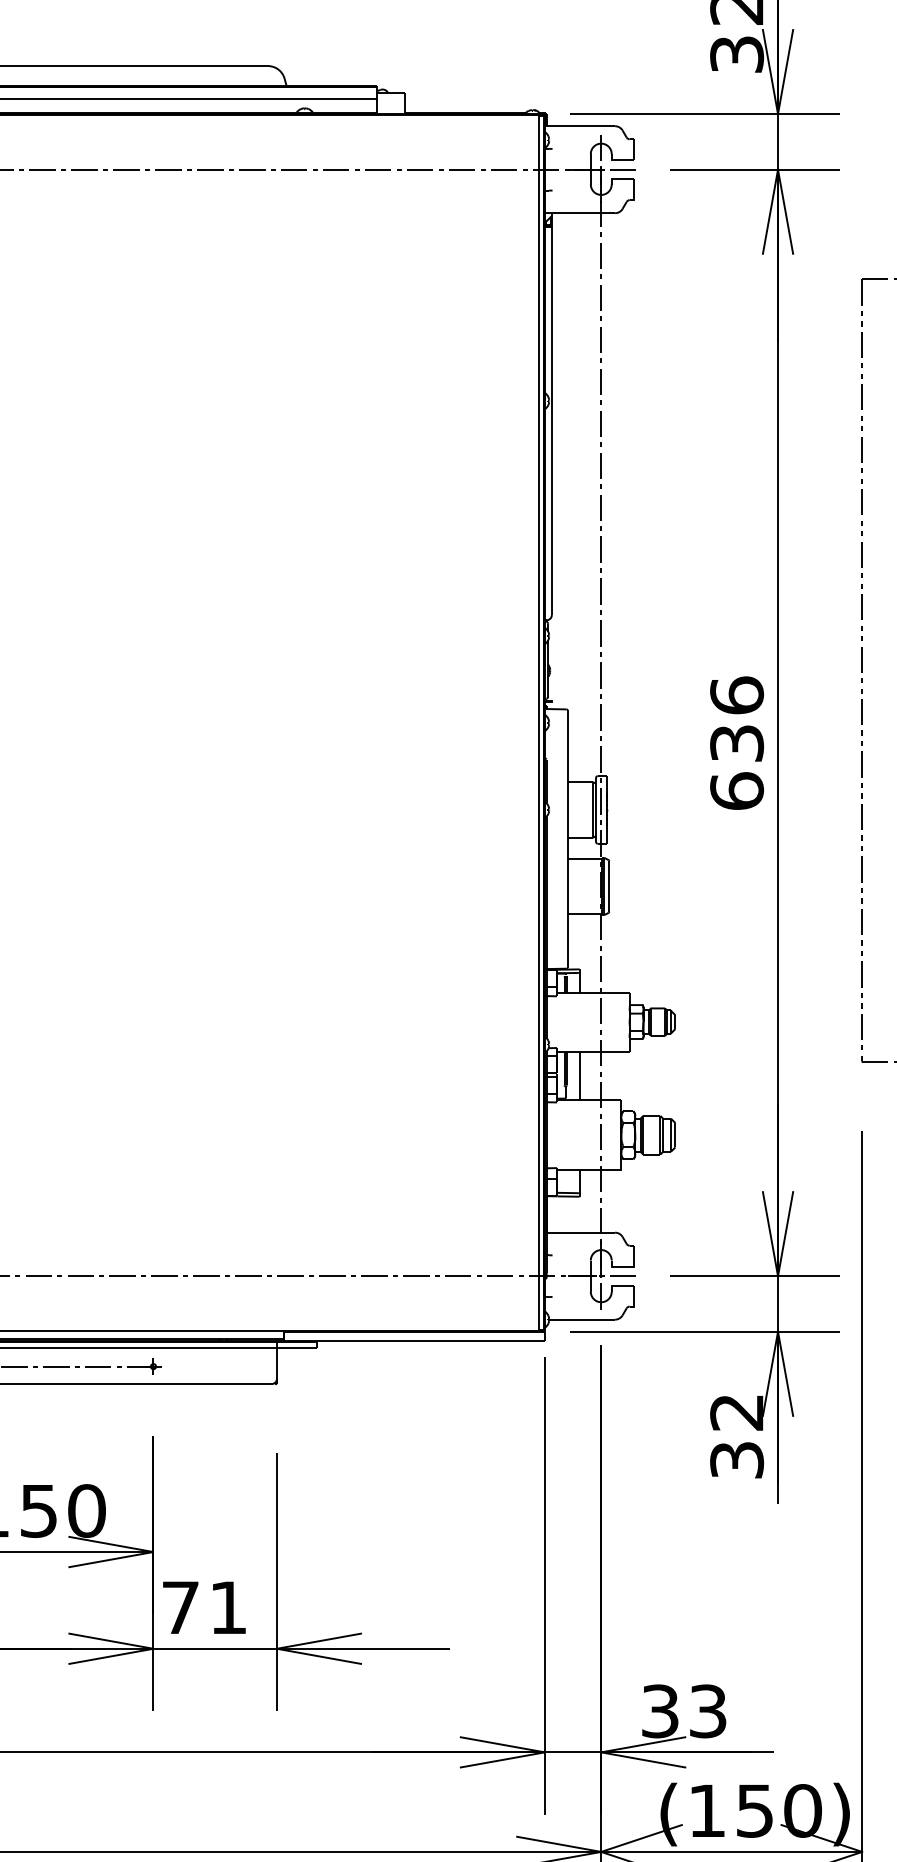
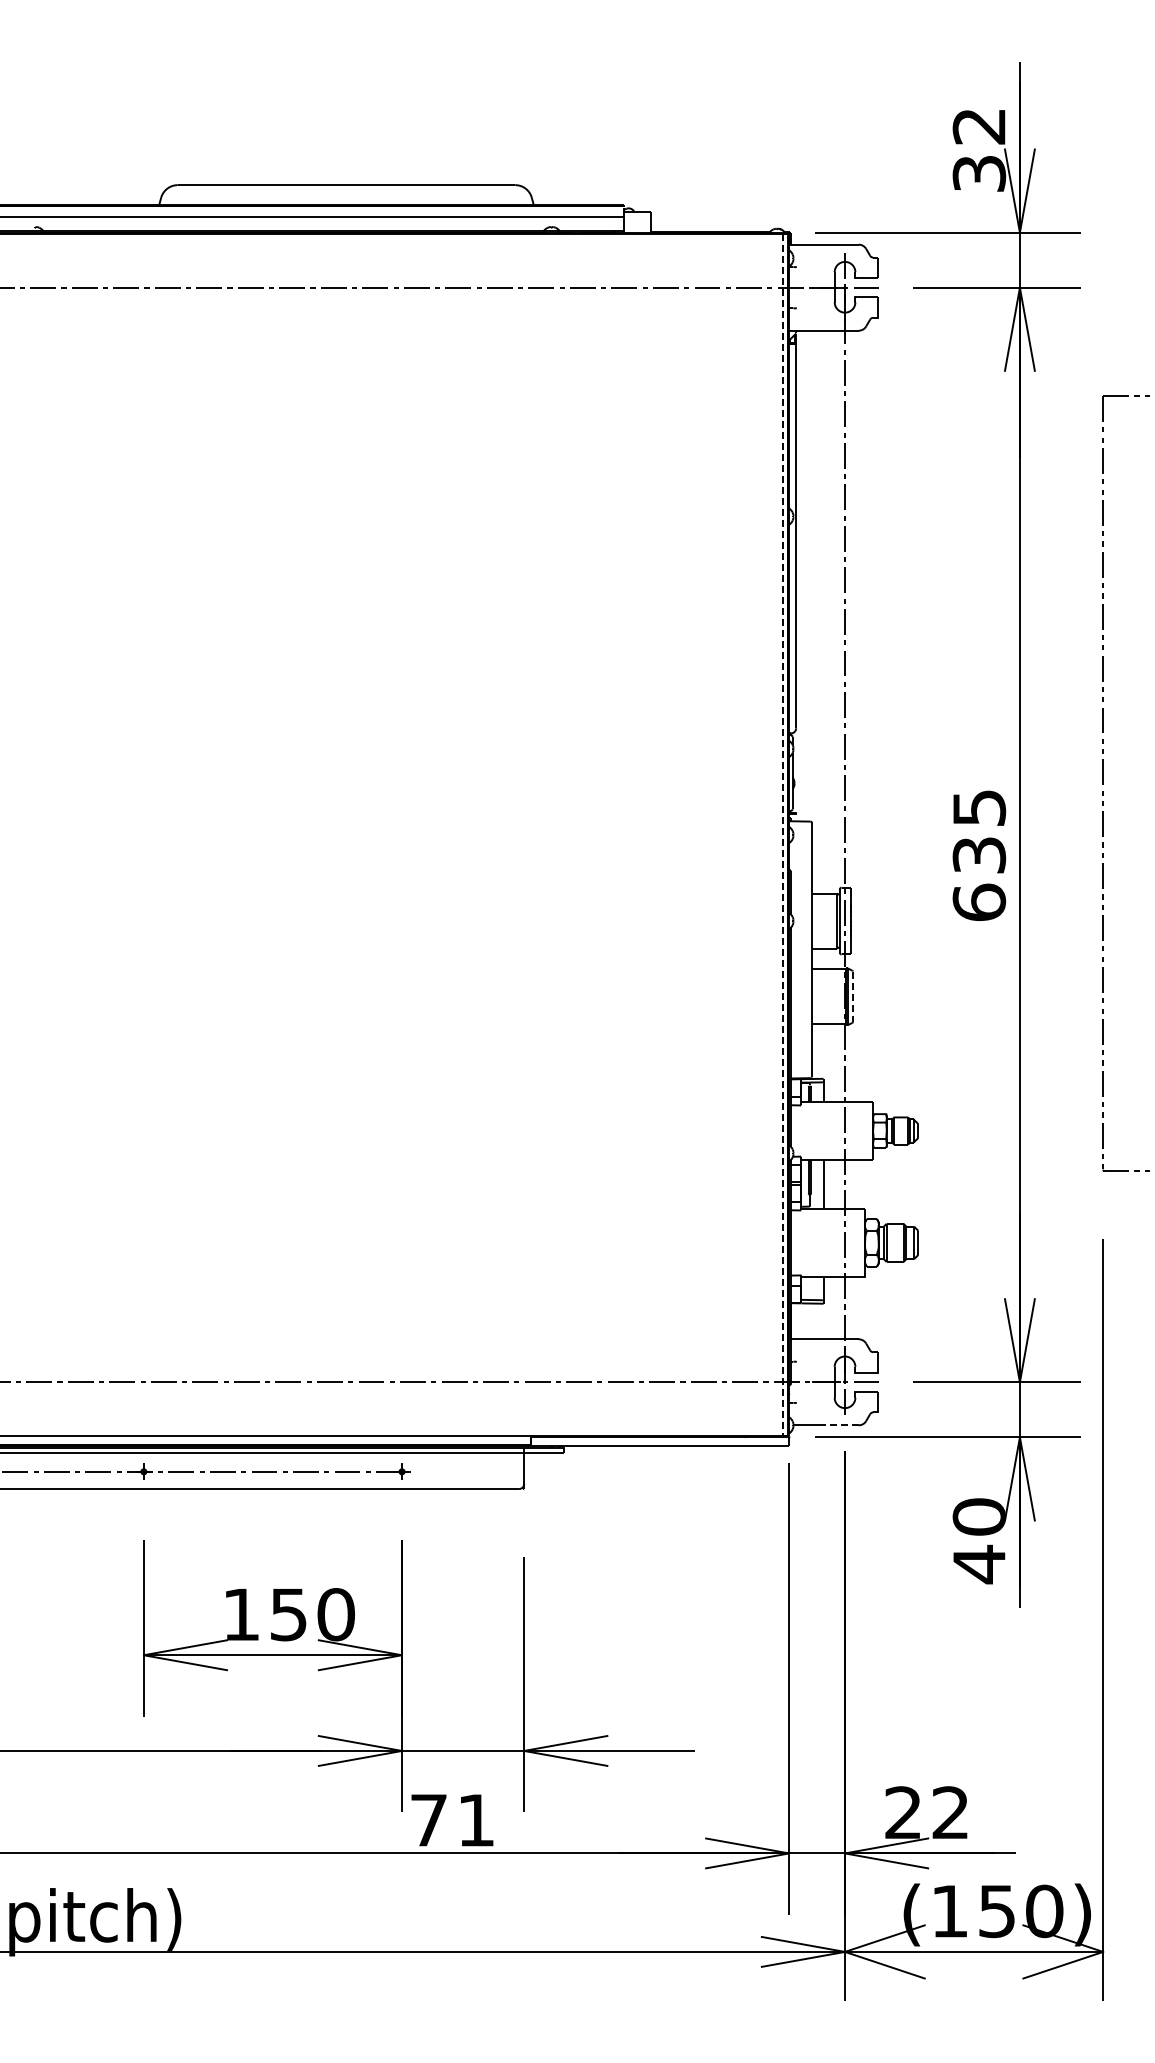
text: (737, 695) -> (979, 807), 636 -> 635
line: (539, 723) -> (783, 835), solid -> dashed
line: (608, 887) -> (852, 997), solid -> dashed
line: (595, 1319) -> (839, 1425), solid -> dashed
text: (737, 1437) -> (979, 1541), 32 -> 40
text: (204, 1607) -> (452, 1820), moved
text: (683, 1710) -> (926, 1812), 33 -> 22

